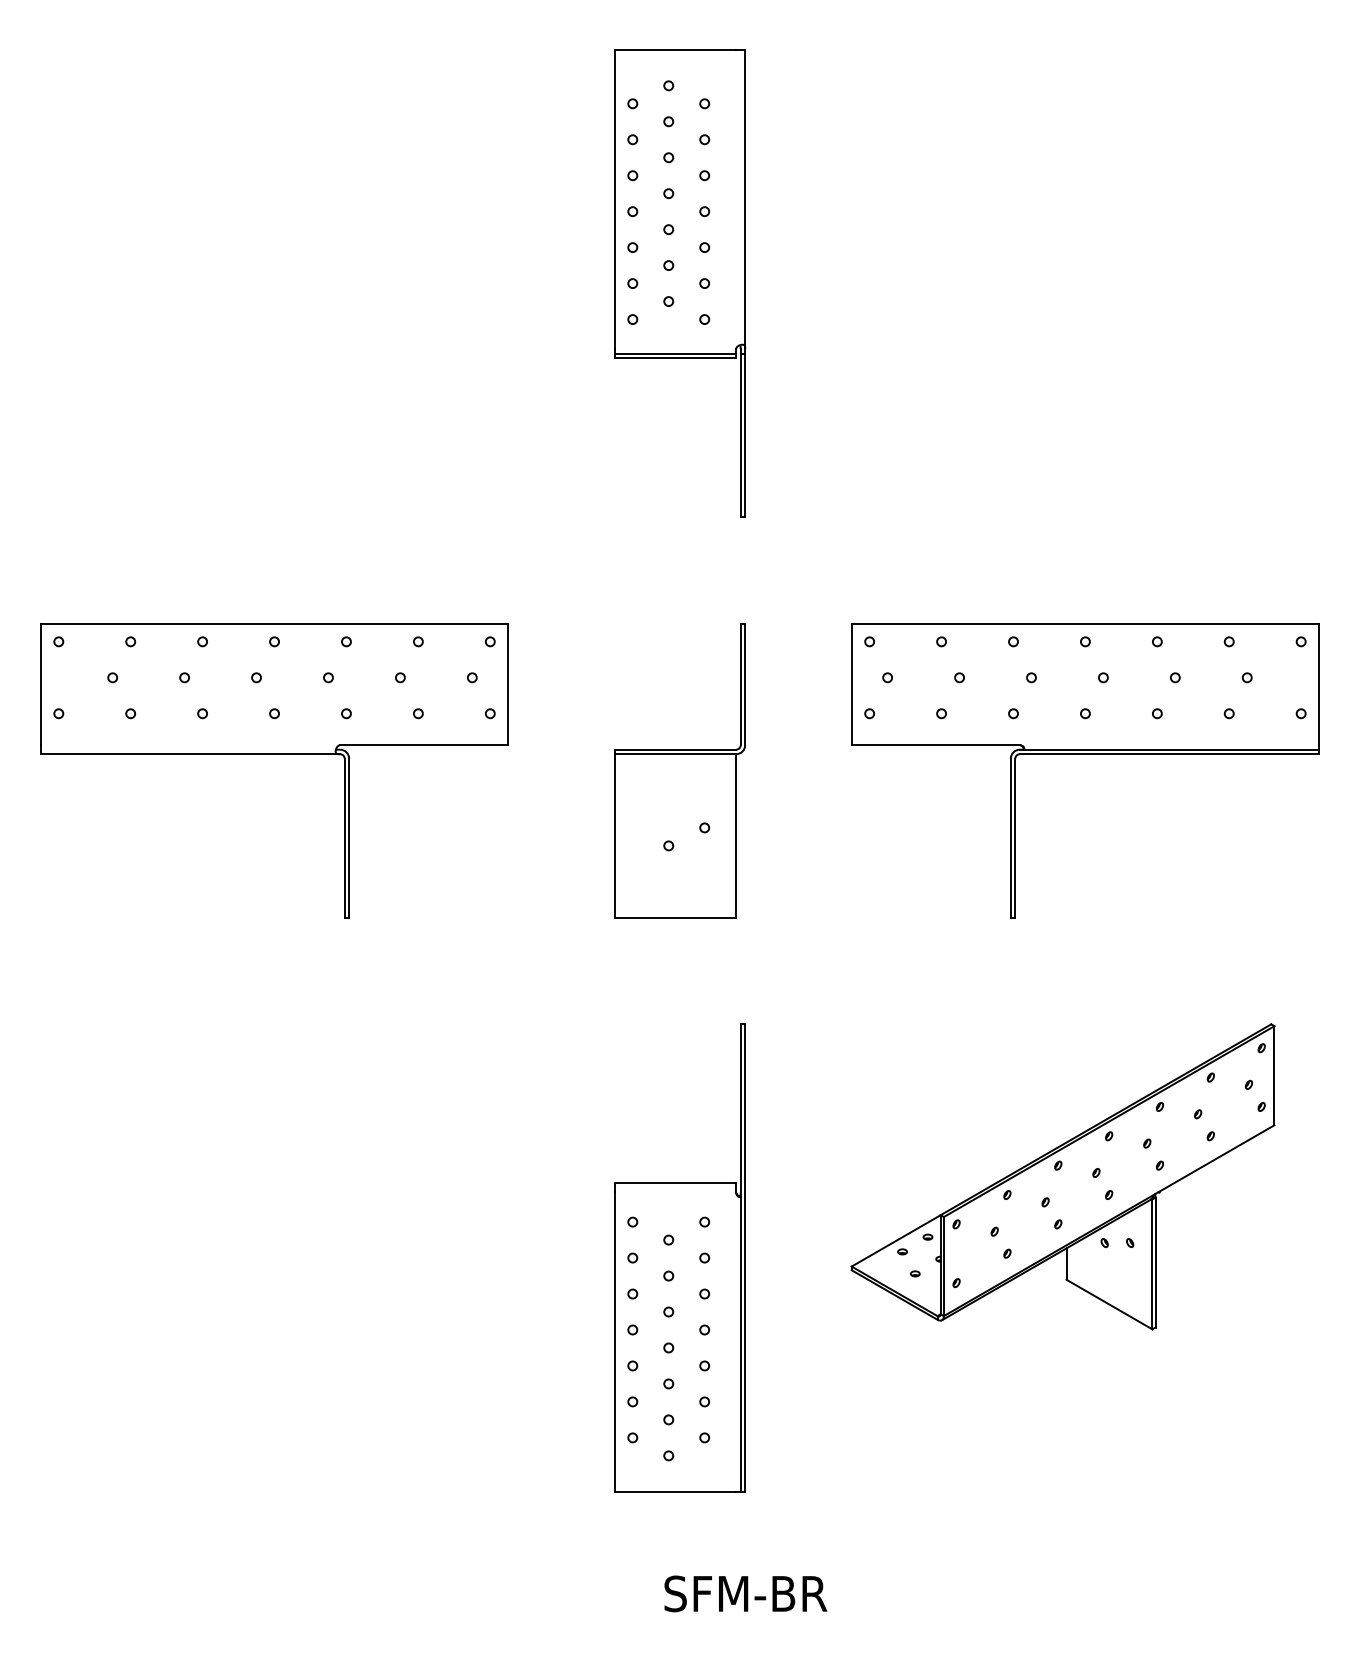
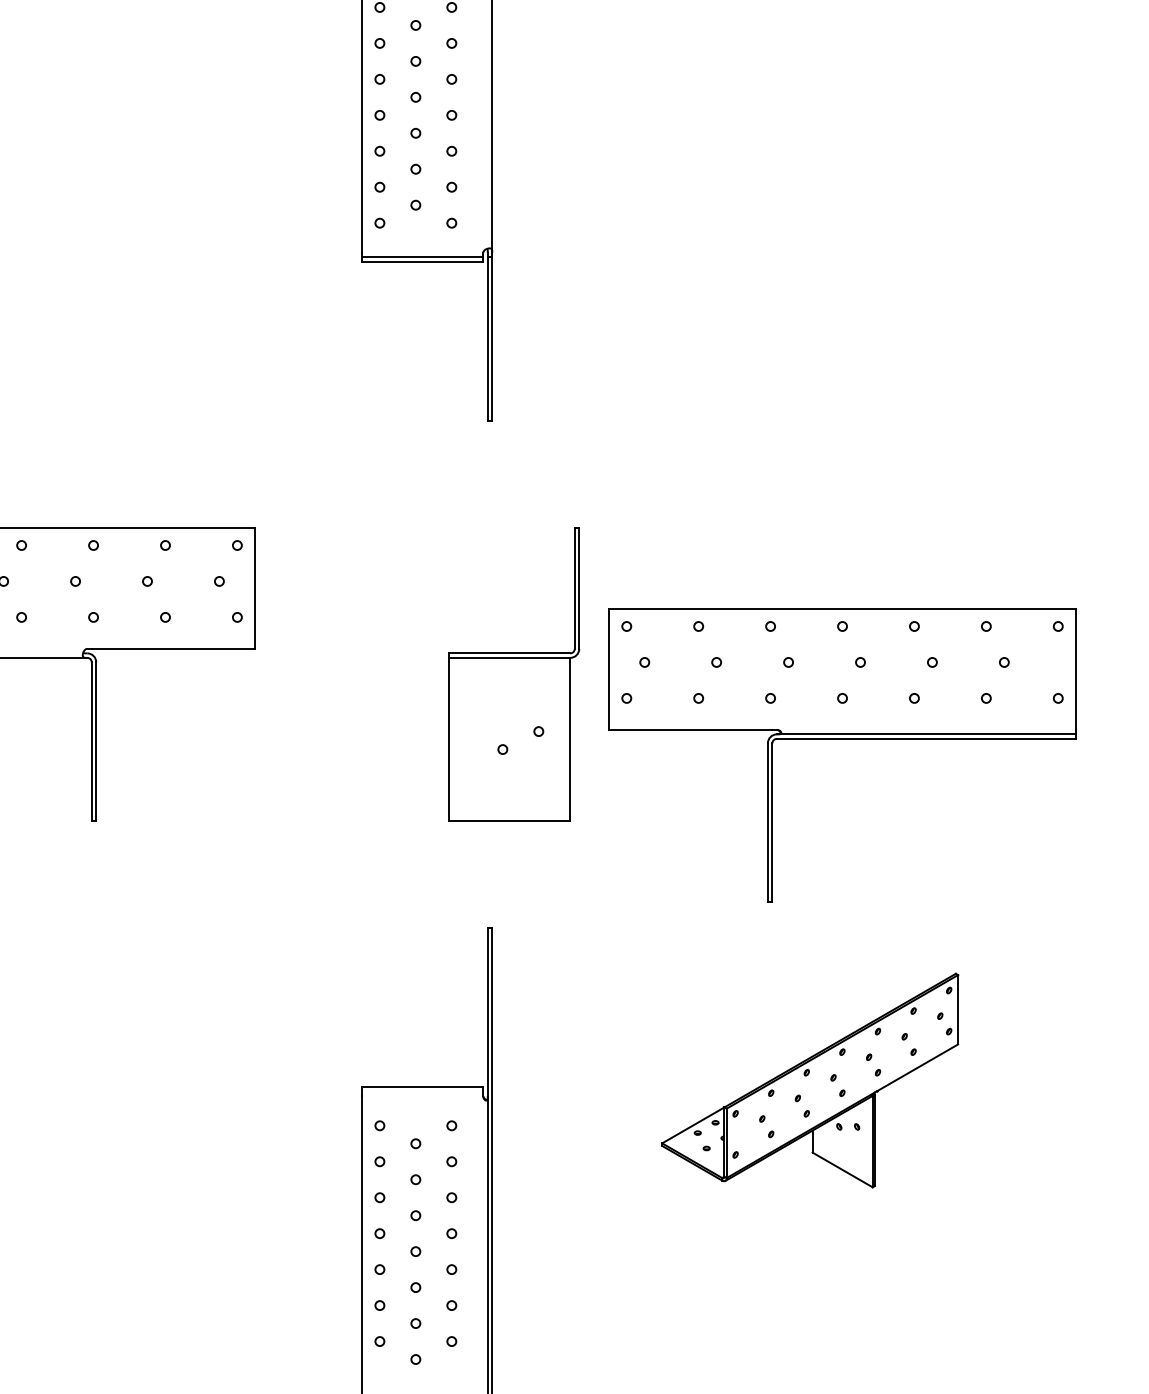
part: (1085, 754) -> (842, 739), moved
part: (679, 770) -> (513, 674), moved
part: (1062, 1176) -> (809, 1080), size x0.7

